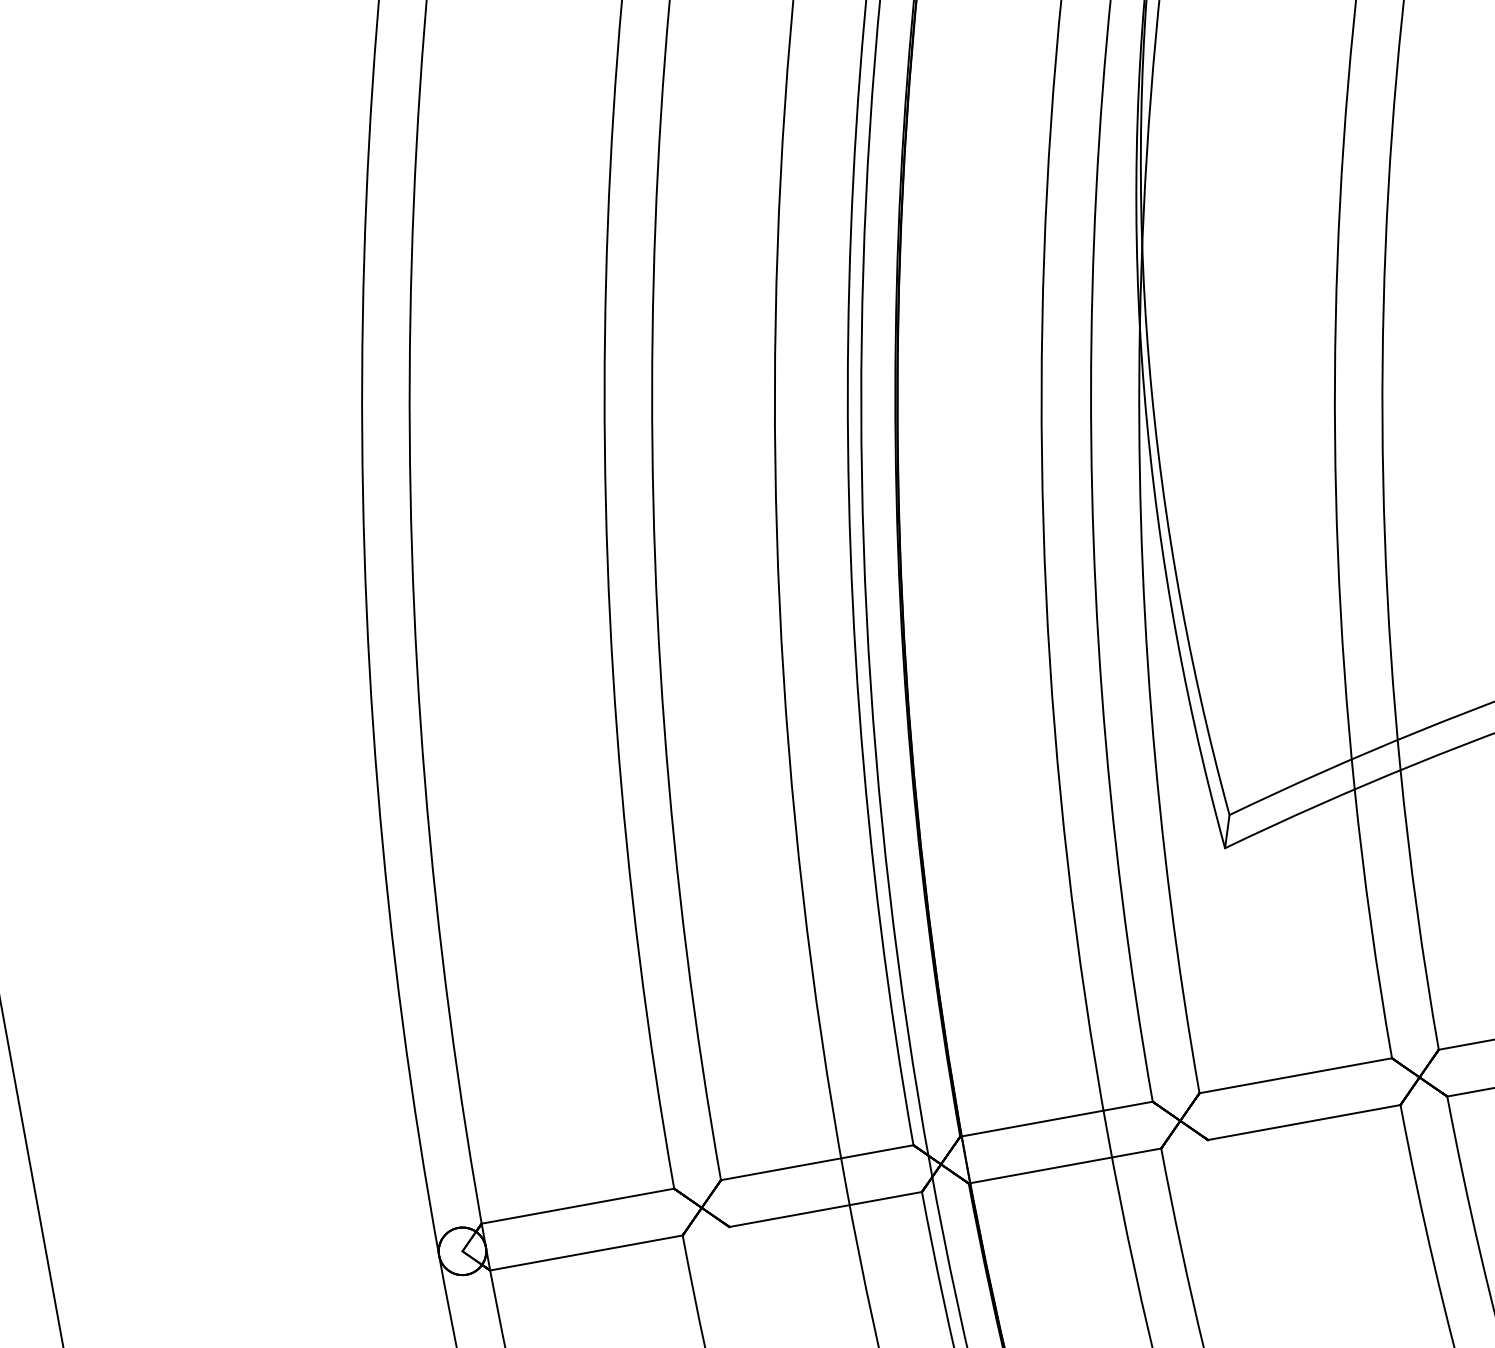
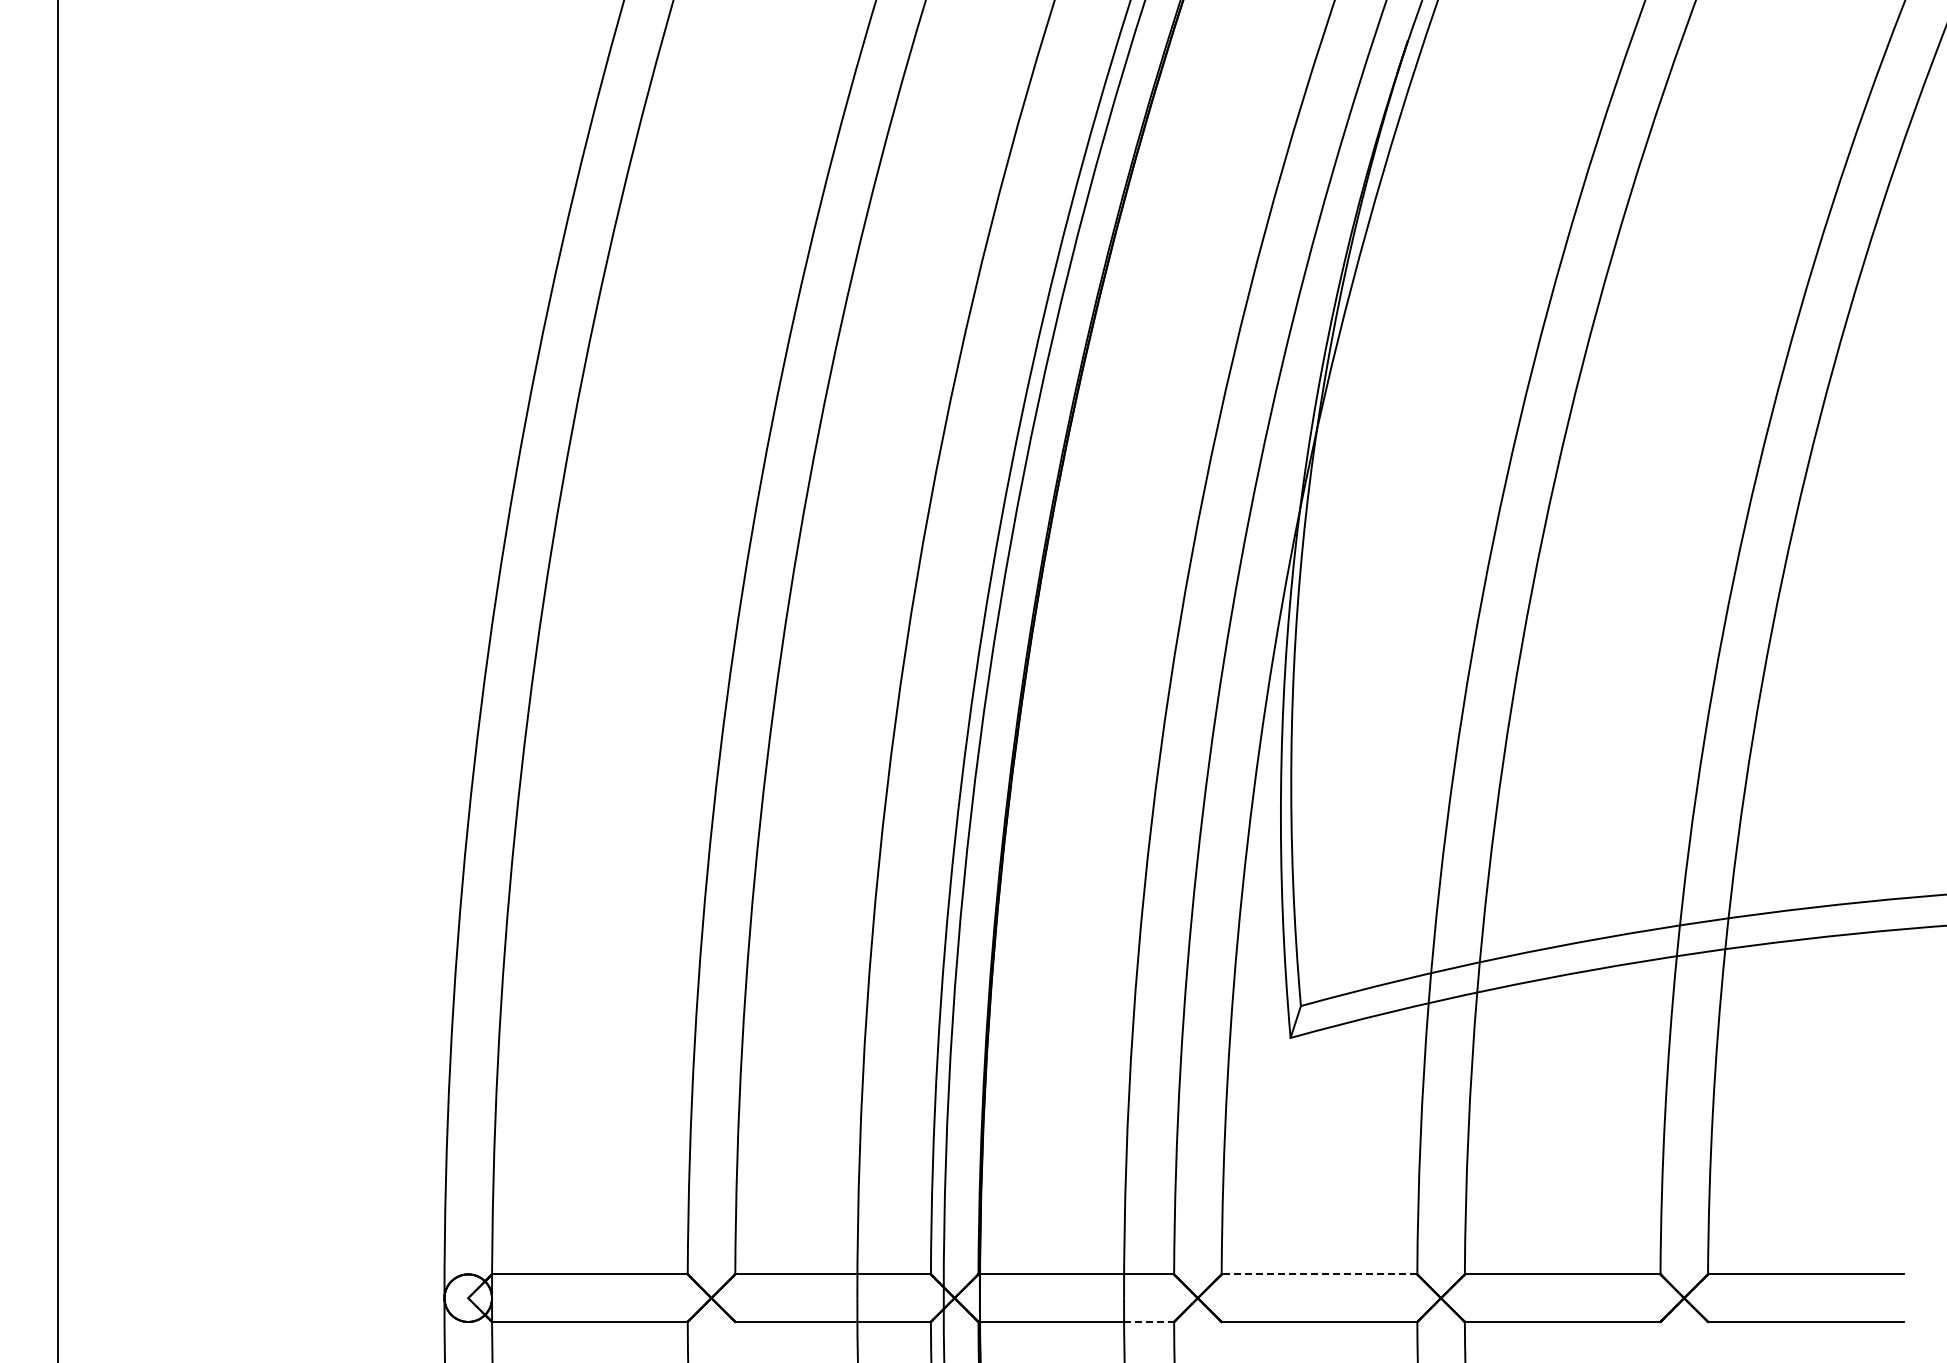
line: (1295, 1075) -> (1319, 1274), solid -> dashed
line: (1136, 1152) -> (1149, 1321), solid -> dashed

